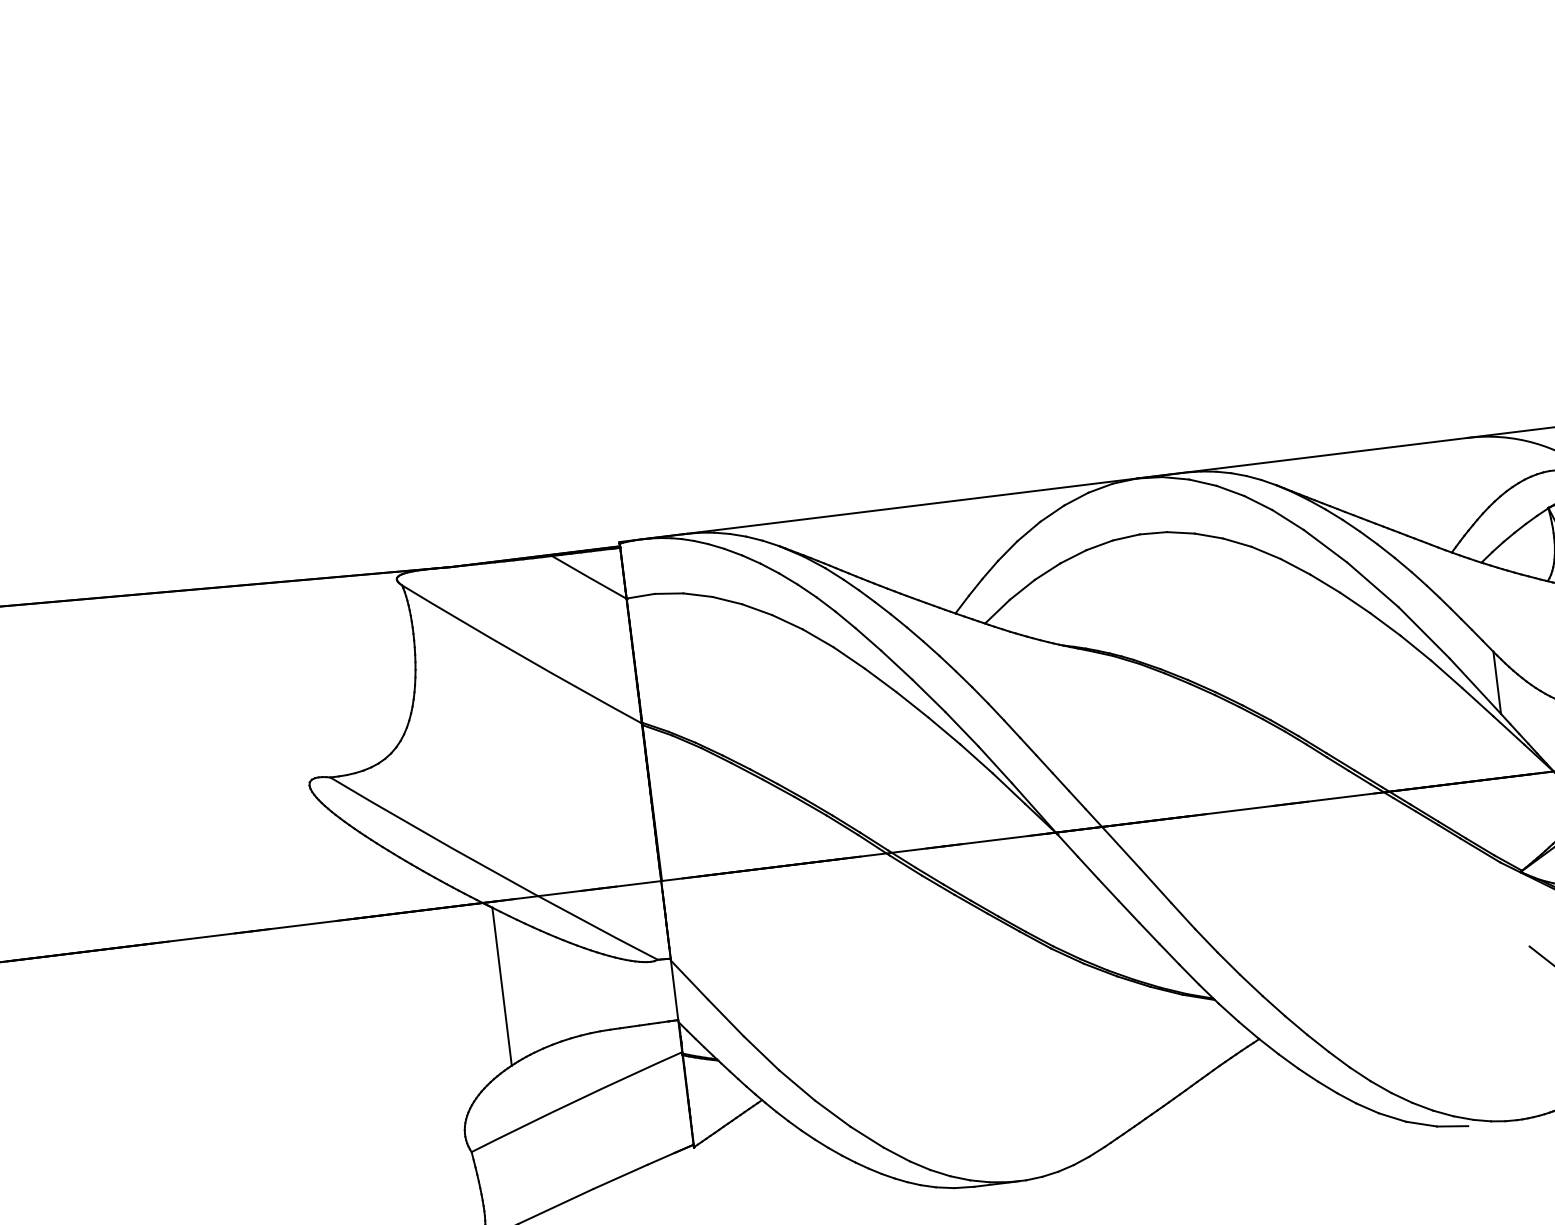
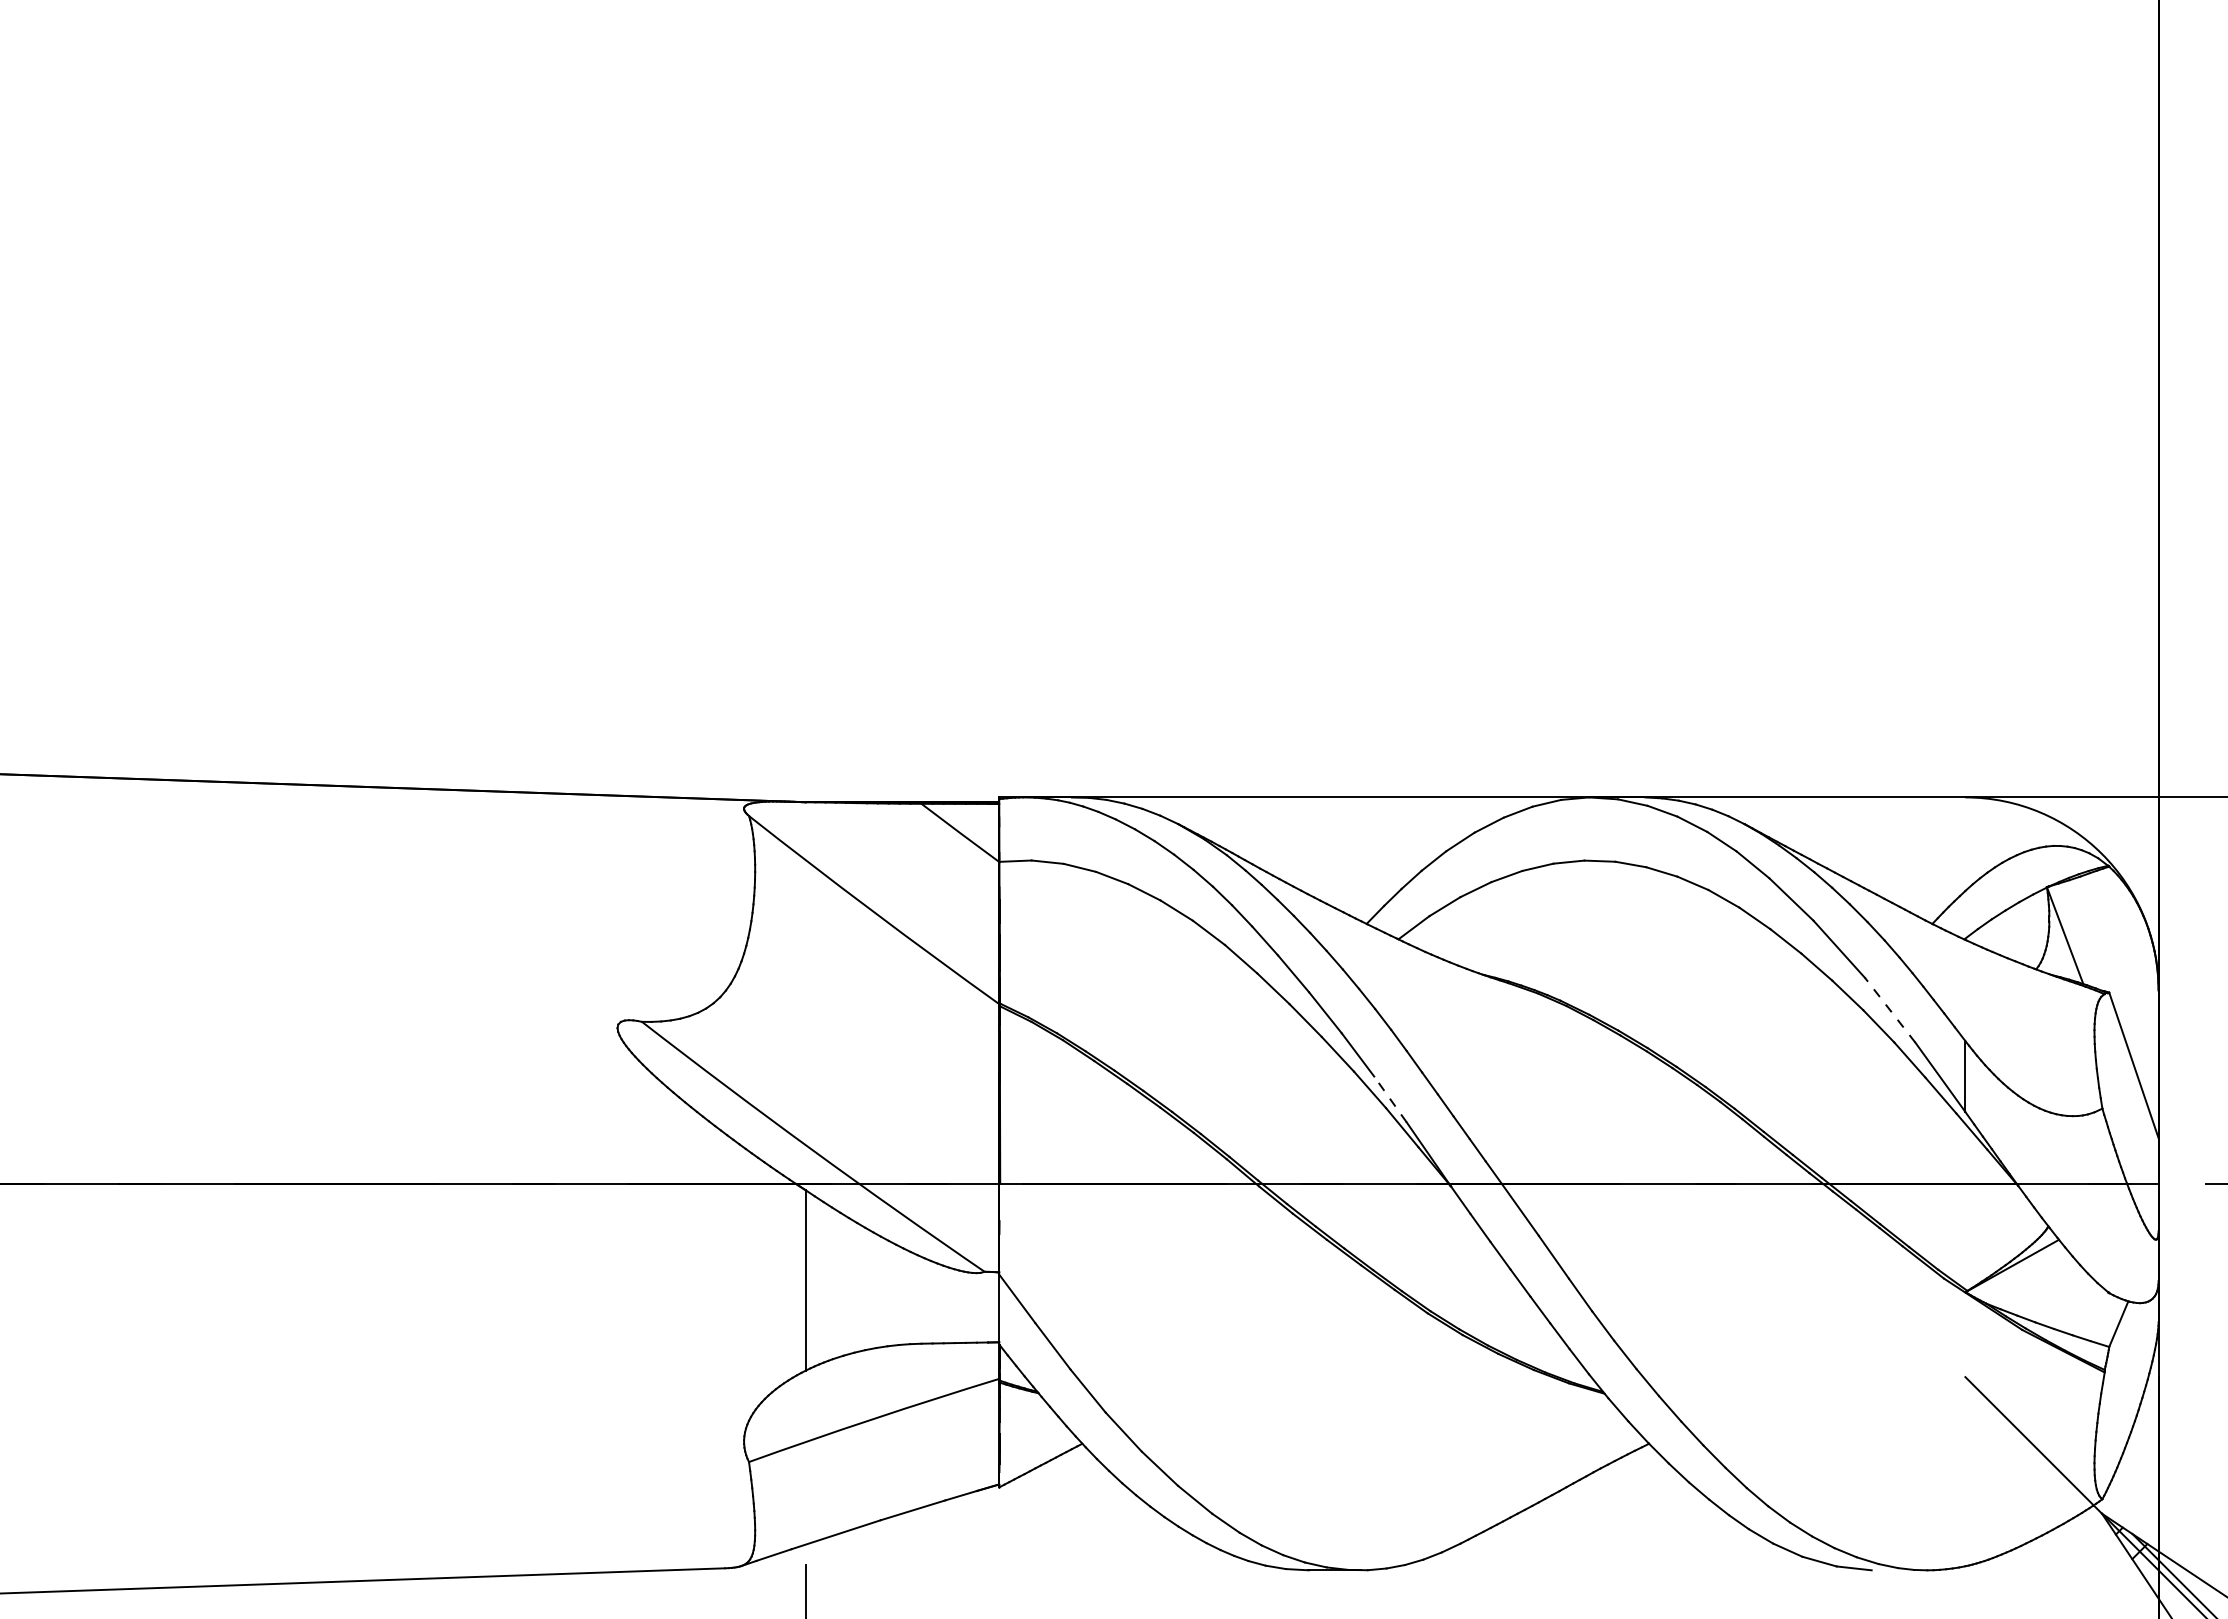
line: (1423, 632) -> (1889, 1009), solid -> dashed
line: (995, 764) -> (1390, 1099), solid -> dashed

